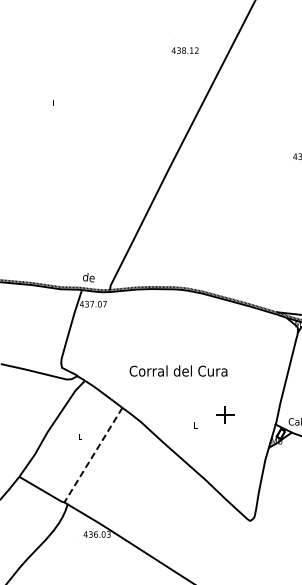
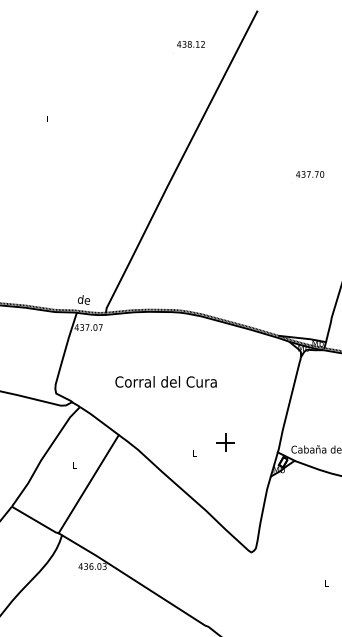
text: (184, 50) -> (190, 44), moved
text: (177, 370) -> (165, 381), moved
line: (93, 455) -> (88, 484), dashed -> solid

